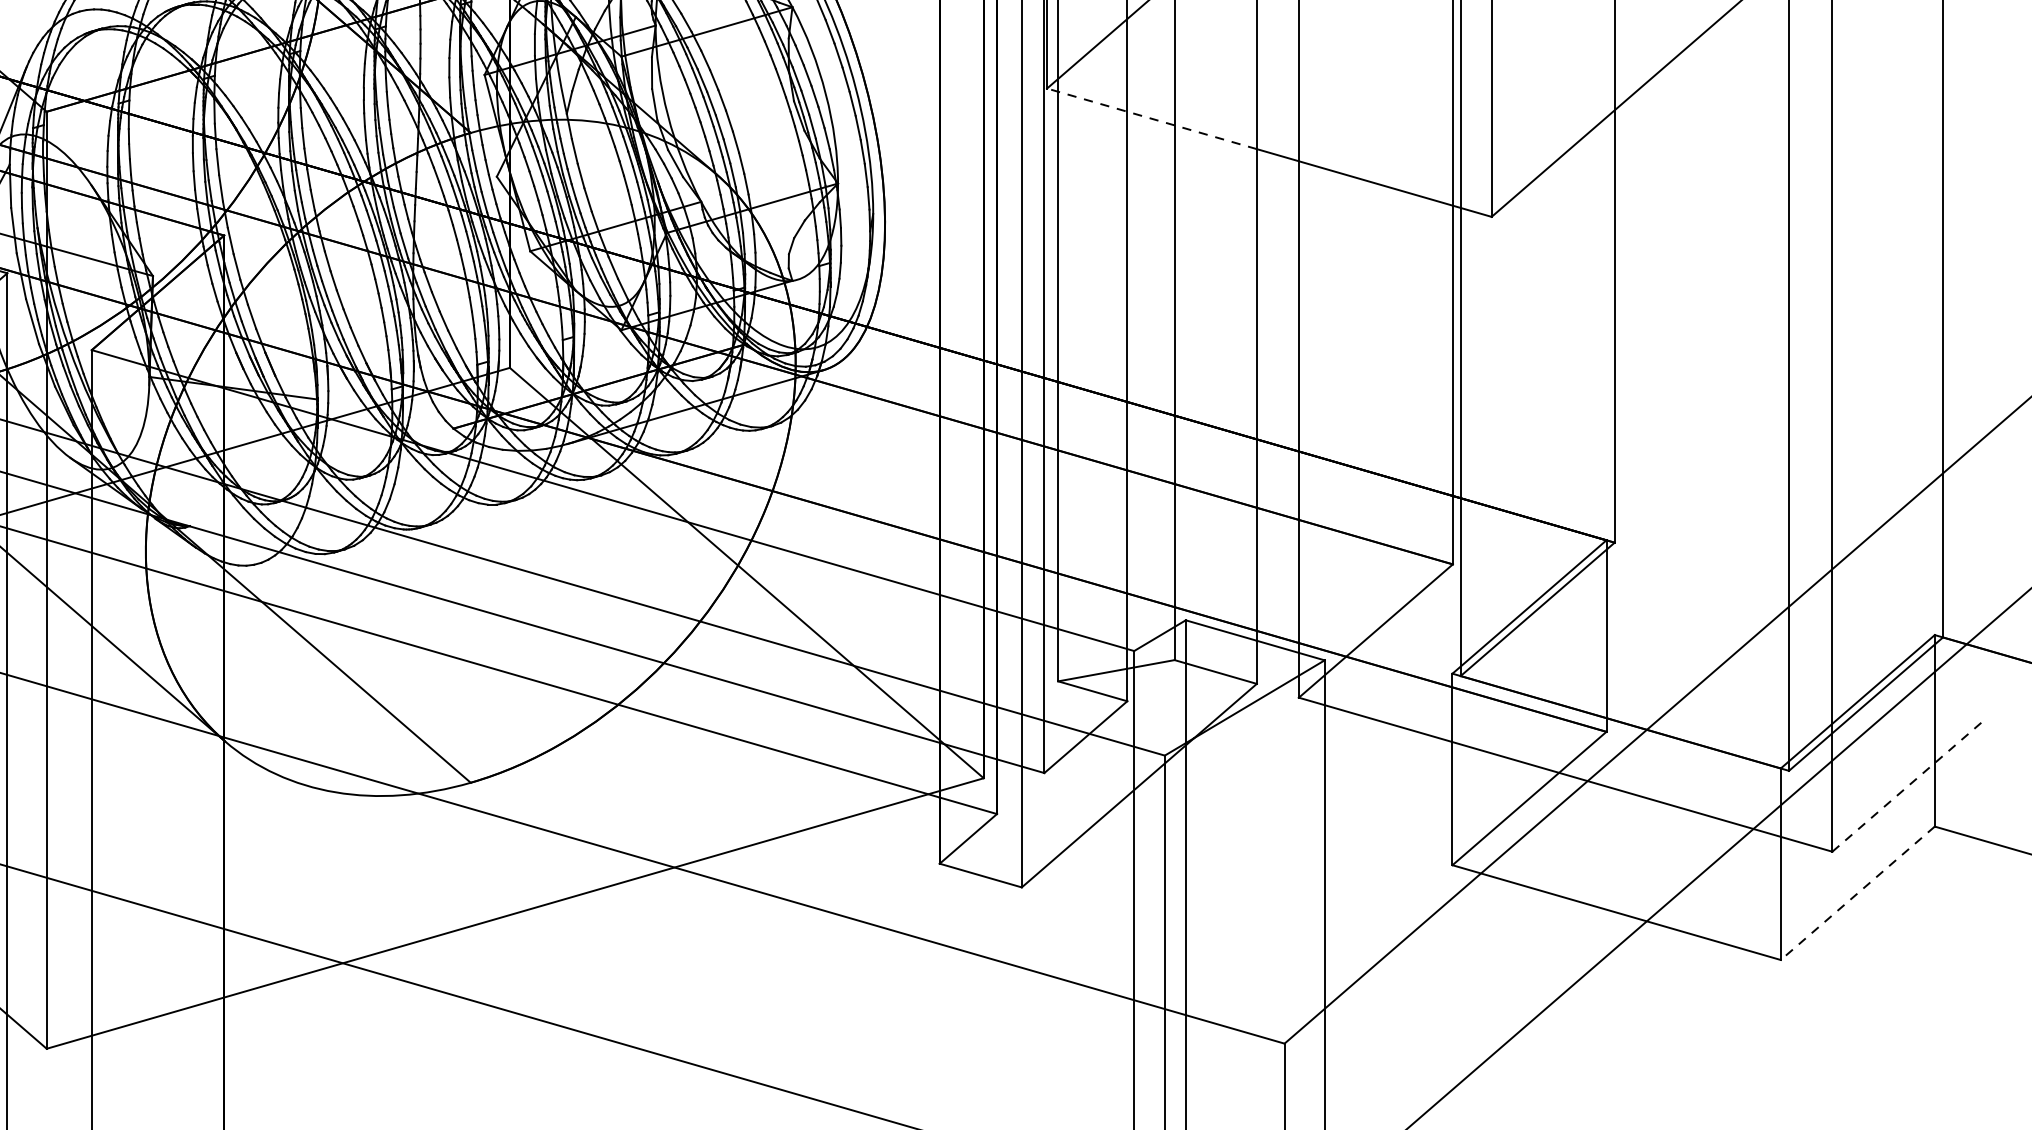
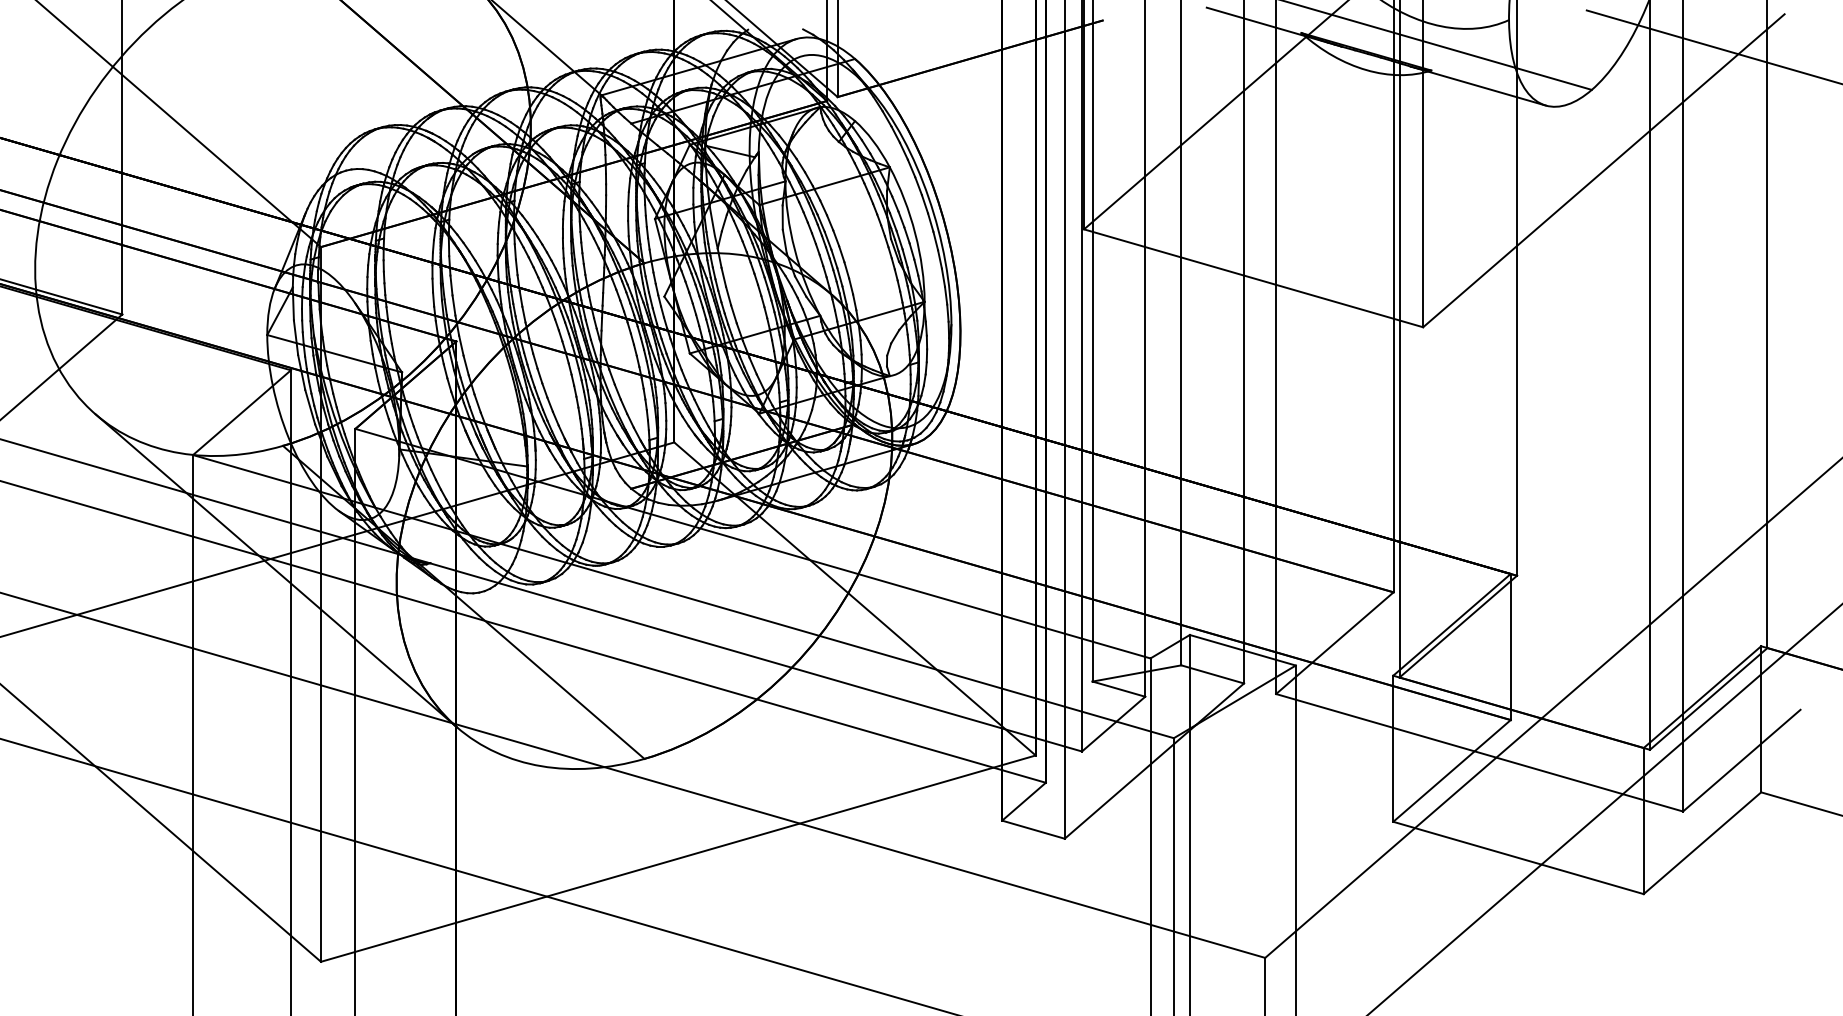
line: (1151, 118) -> (1163, 252), dashed -> solid
line: (1908, 784) -> (1741, 760), dashed -> solid
line: (1857, 893) -> (1702, 843), dashed -> solid

